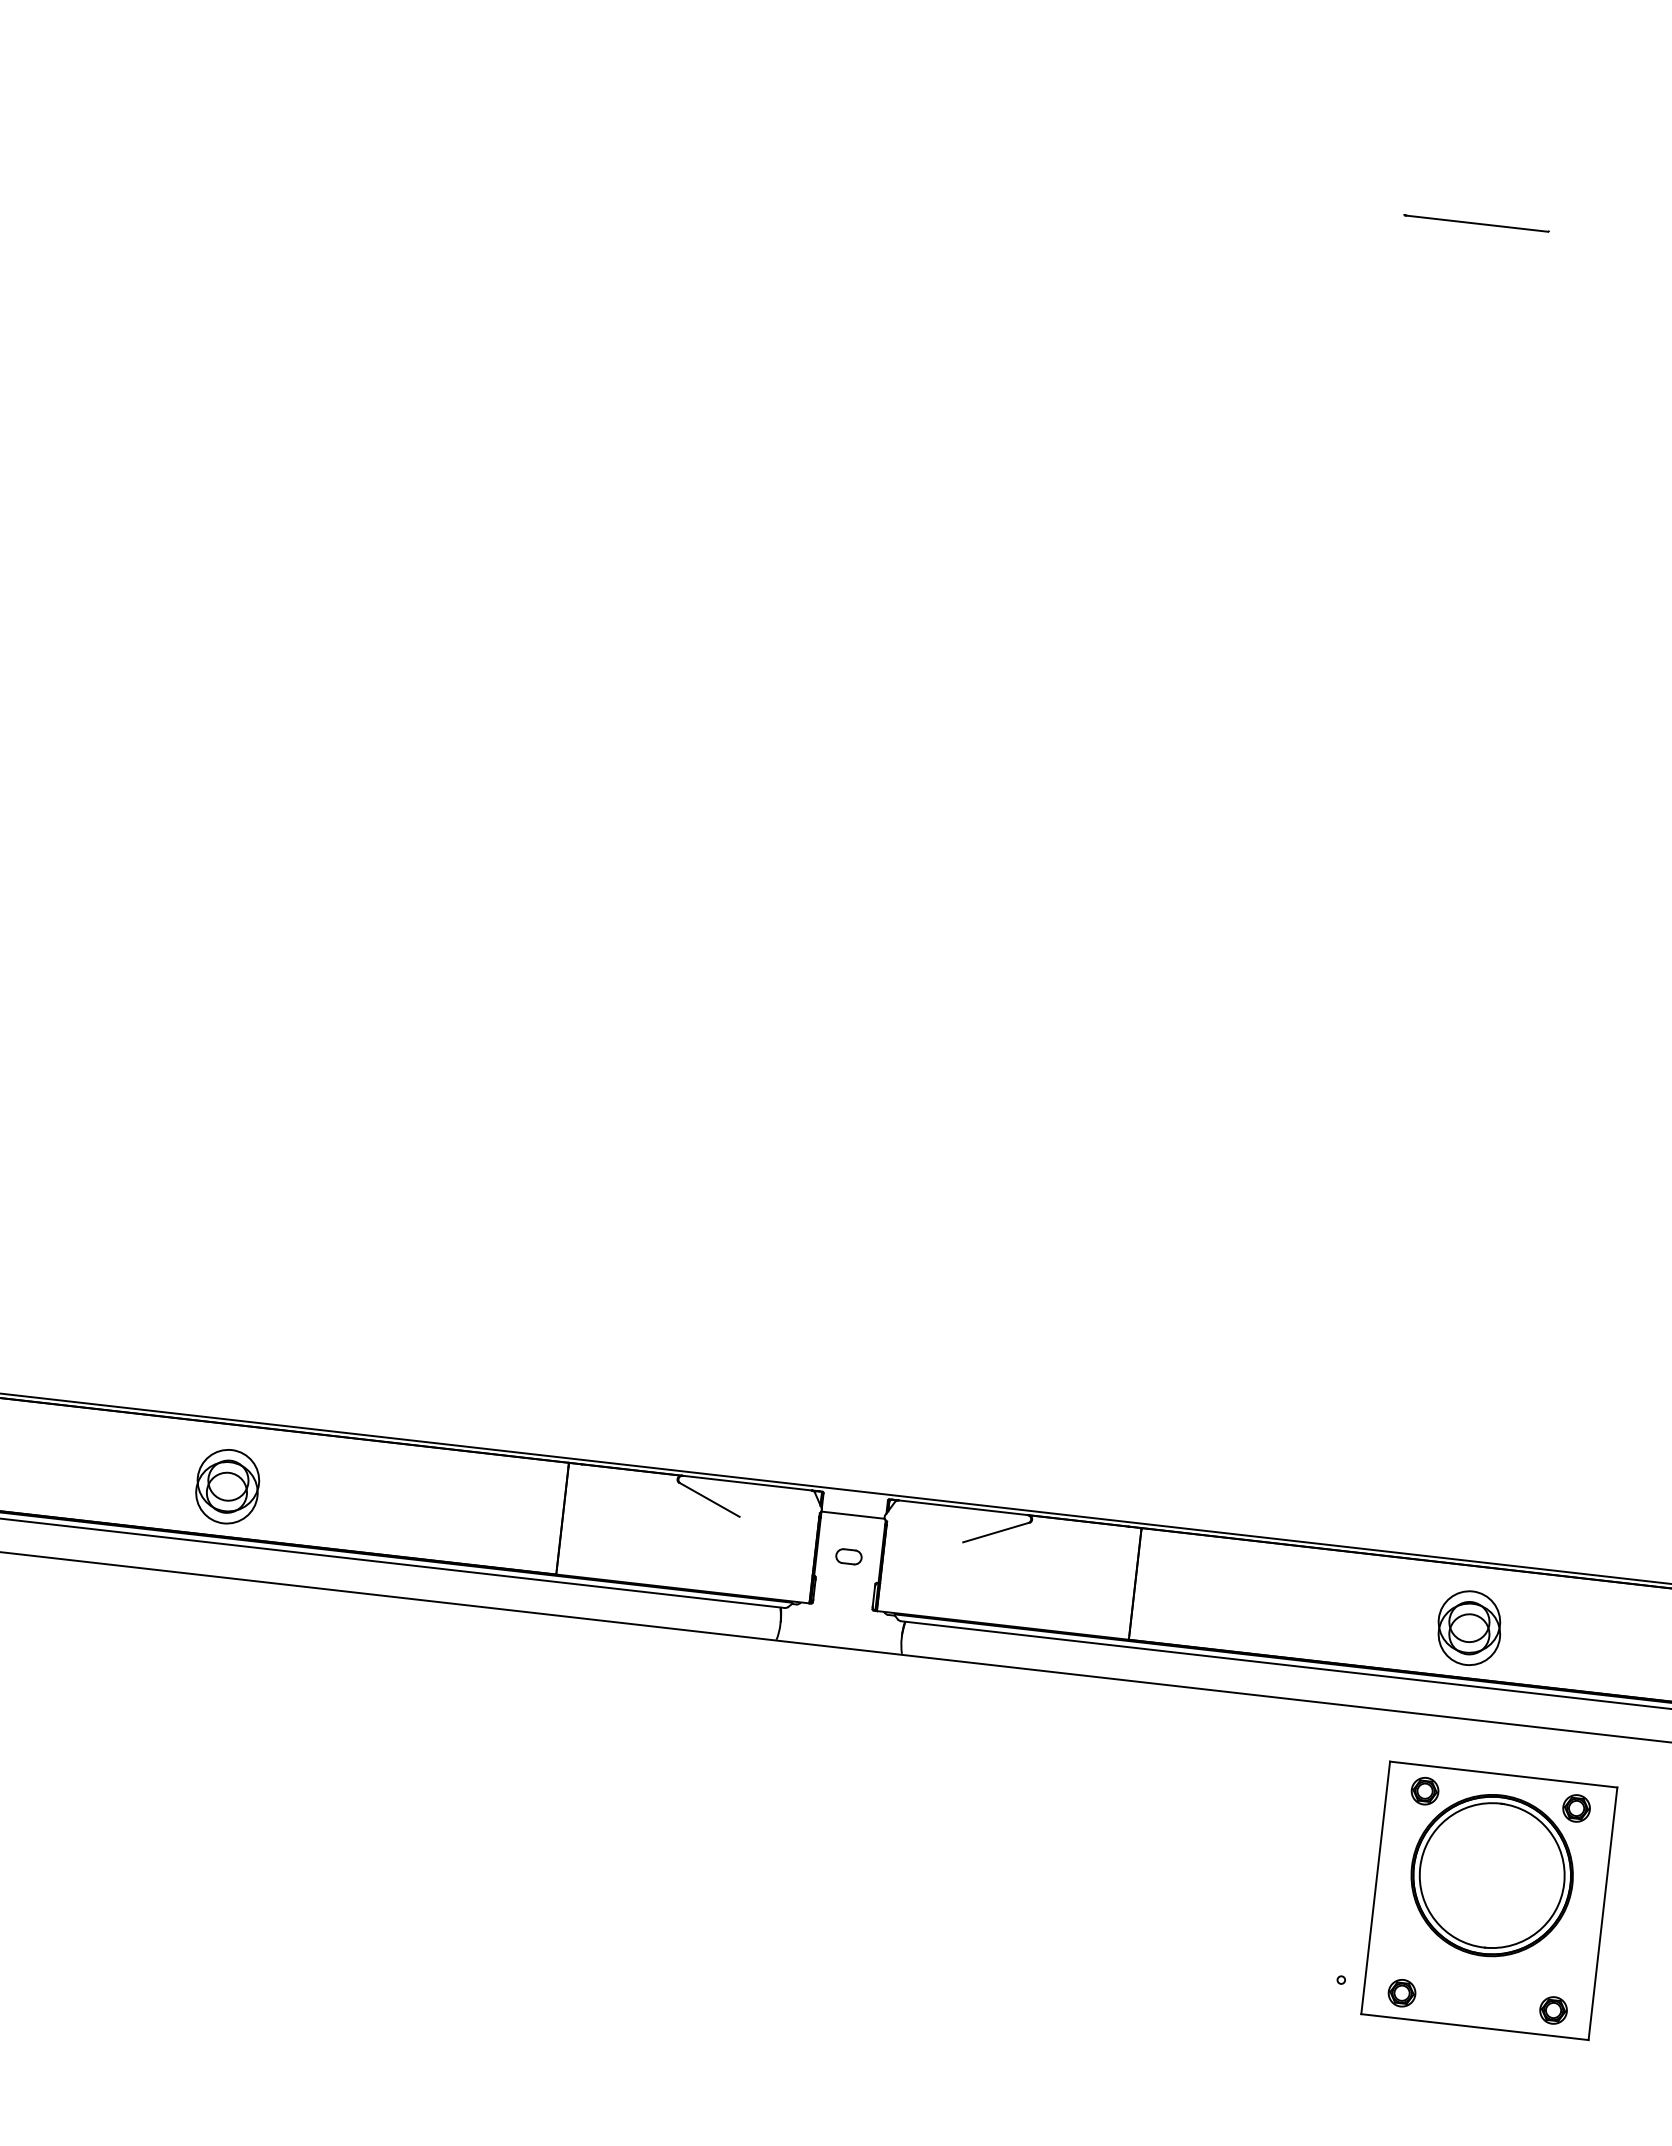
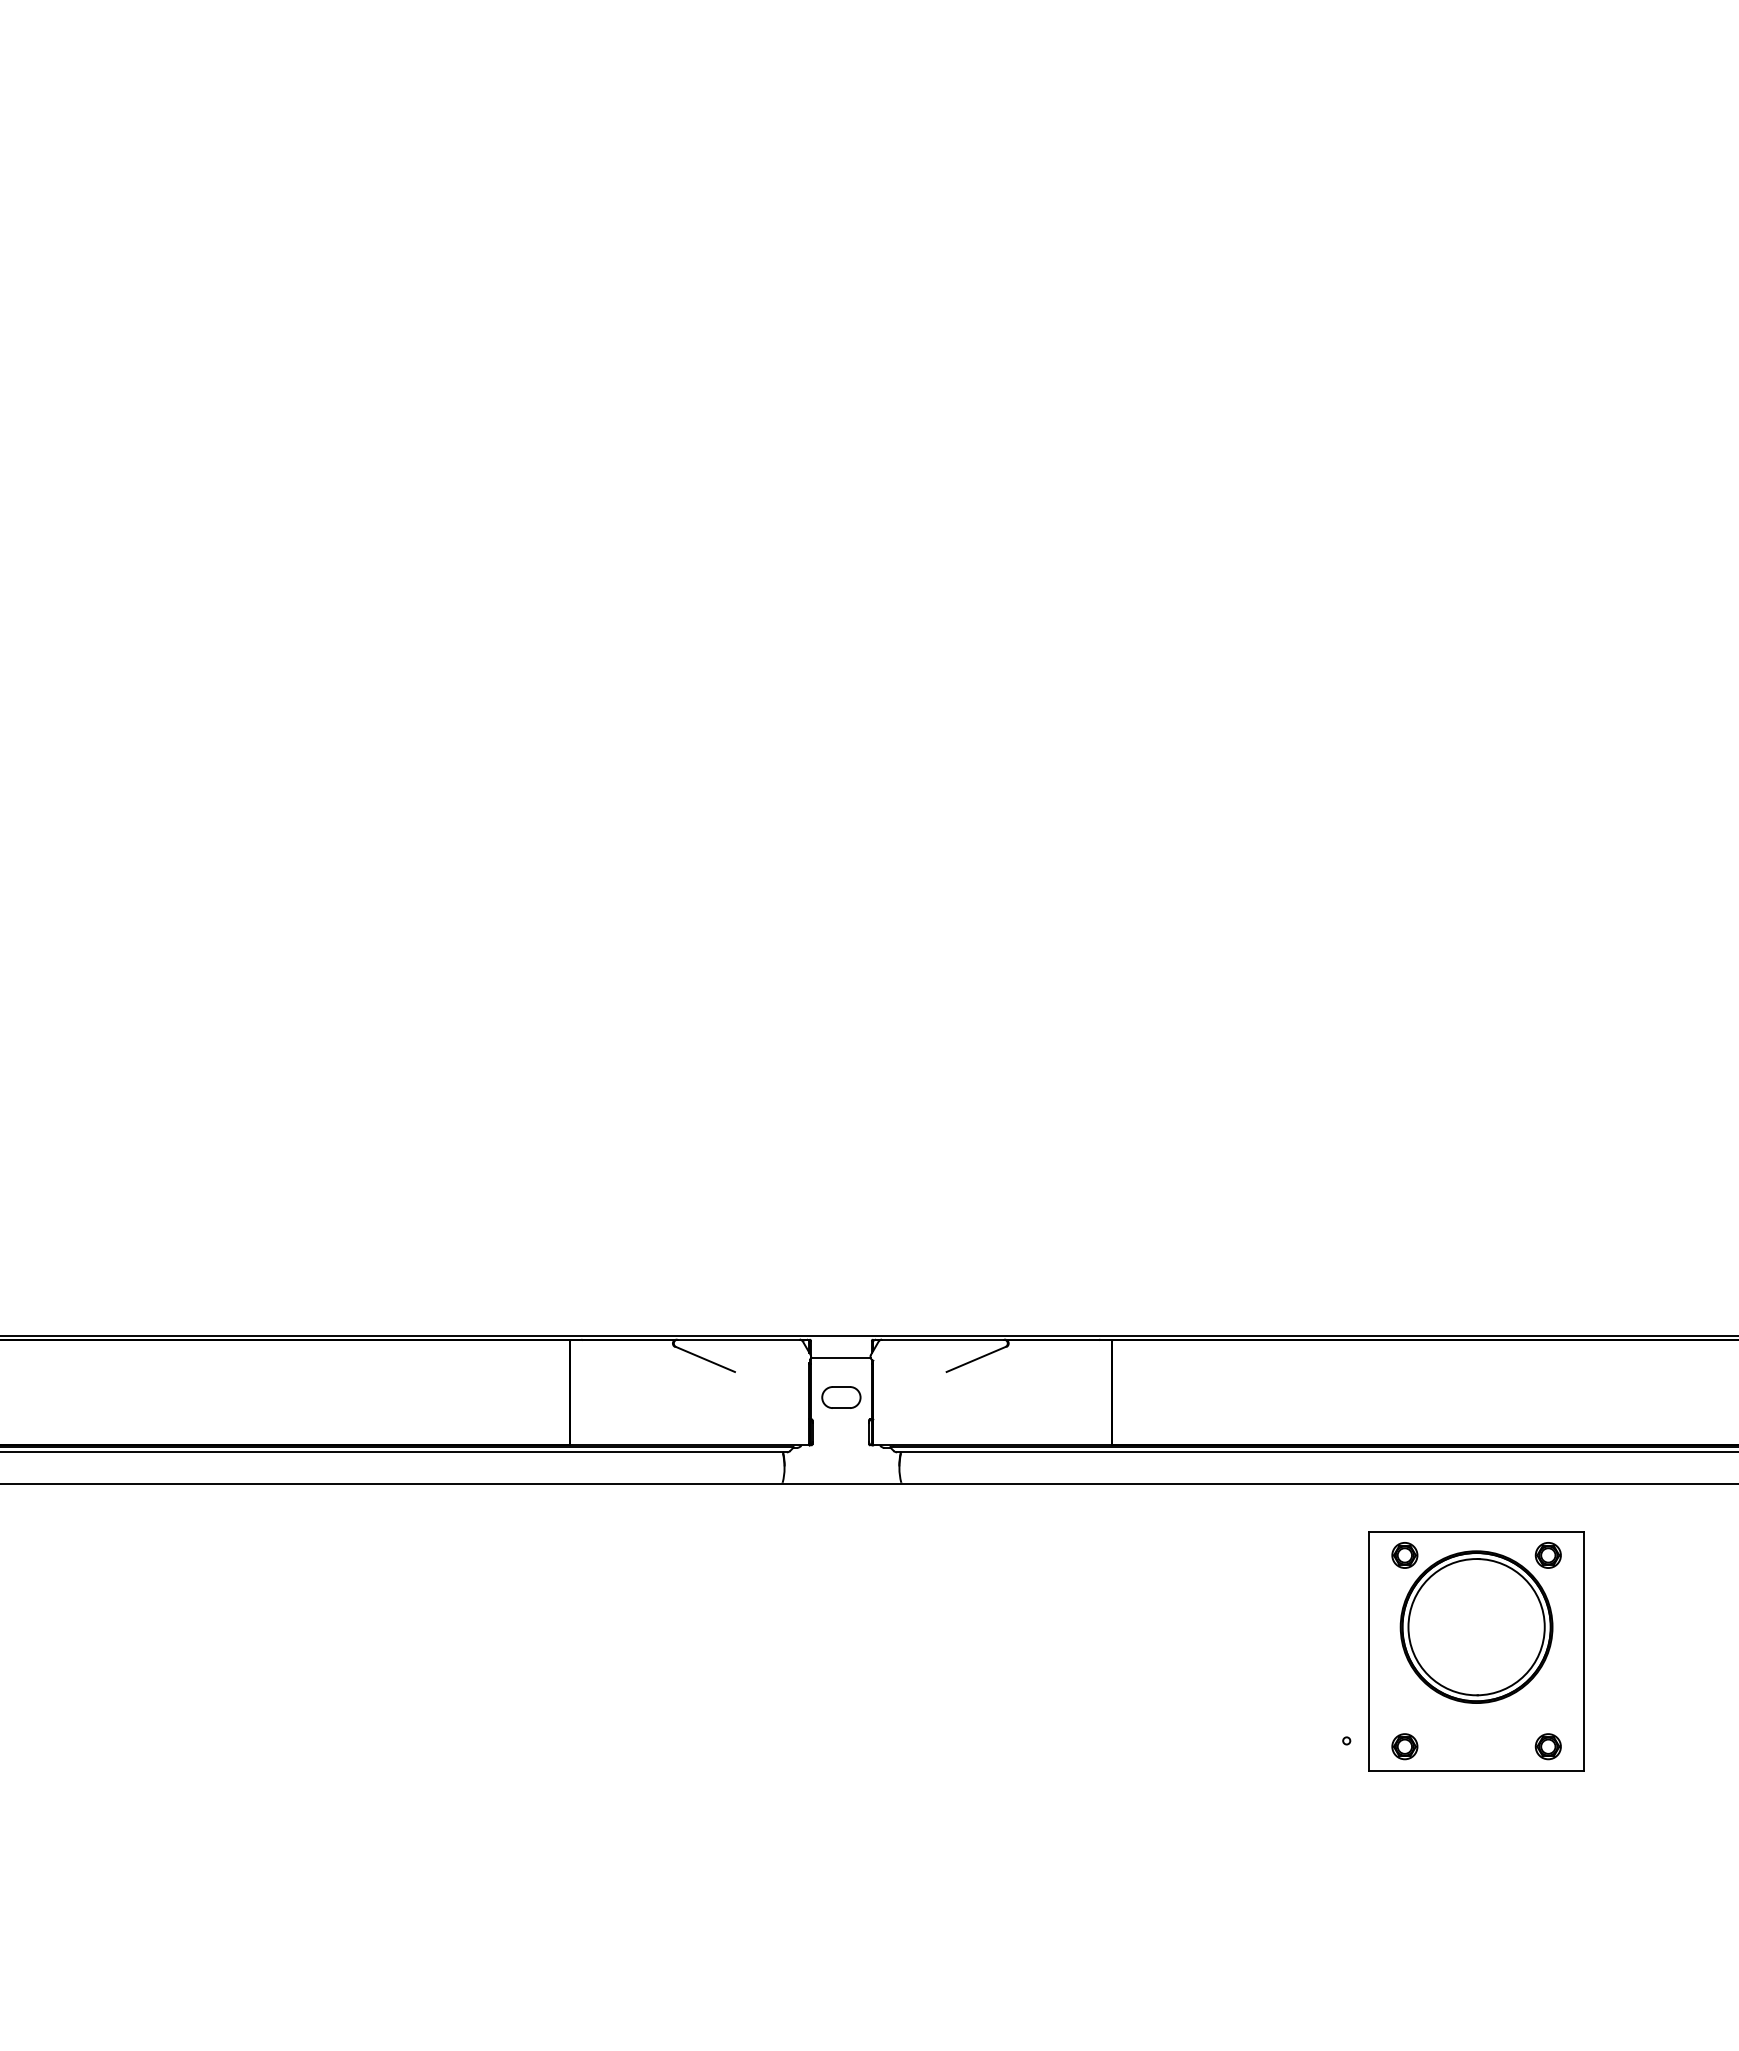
line: (1475, 223) -> (1285, 84), removed
part: (228, 1485) -> (253, 1397), removed
part: (849, 1556) -> (841, 1397), size x1.6
part: (1469, 1627) -> (1428, 1397), removed

